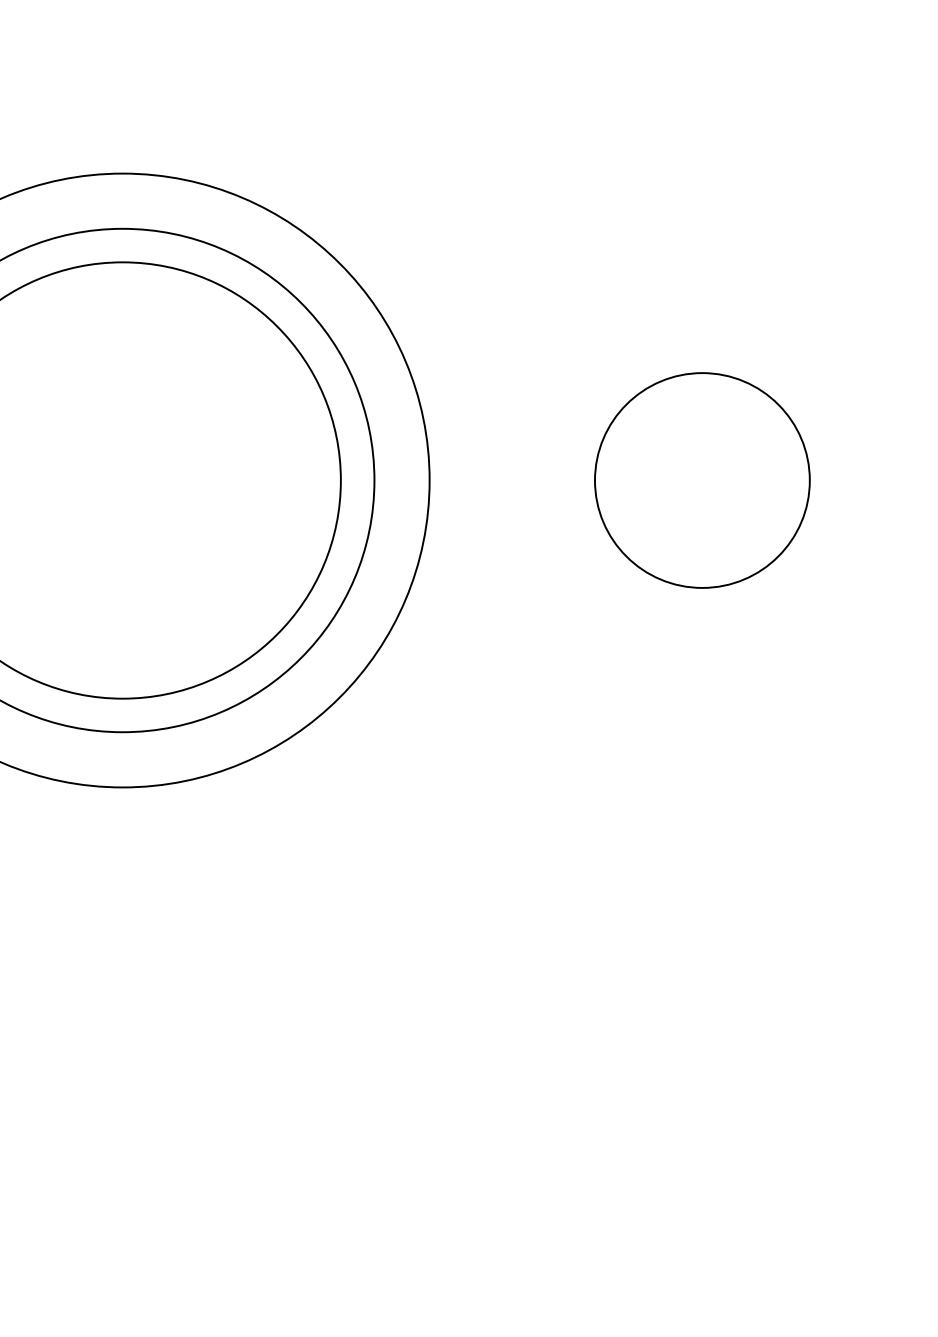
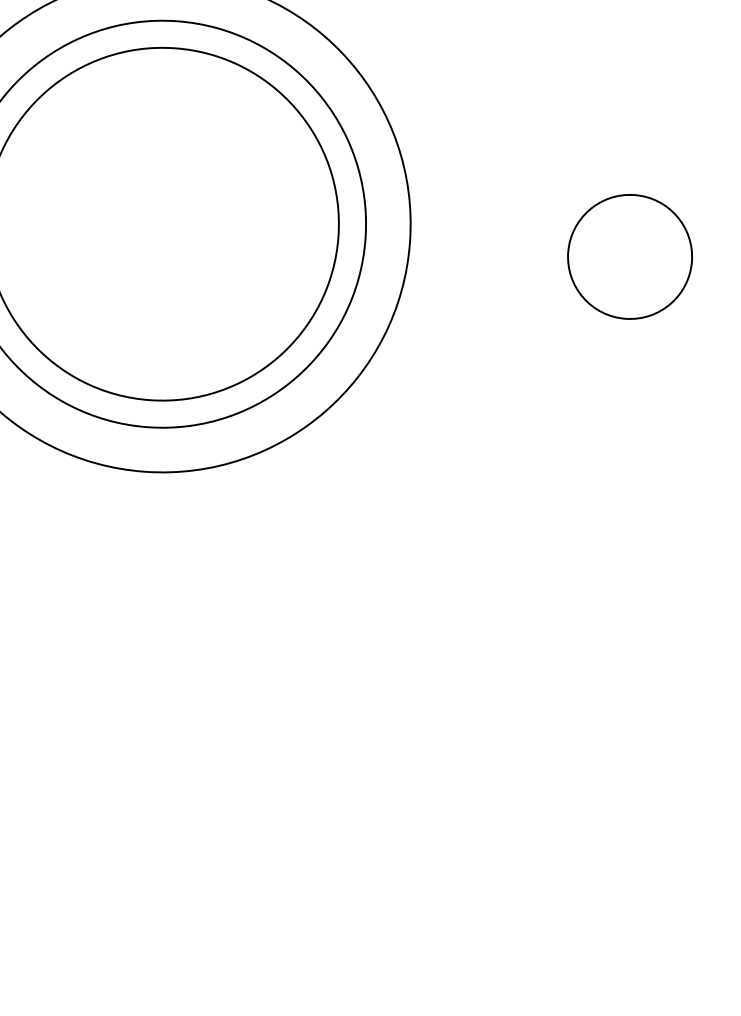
part: (702, 480) -> (630, 256), size x0.71

